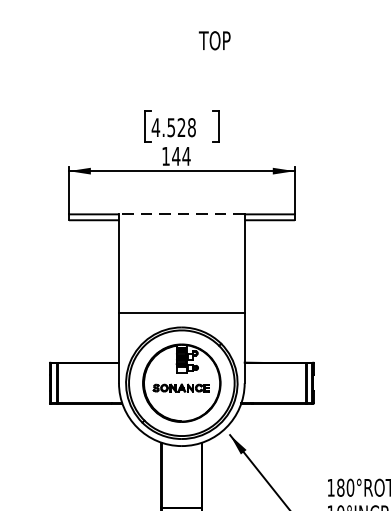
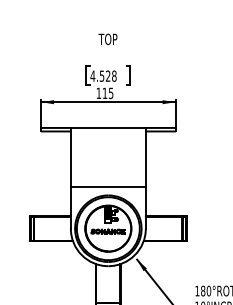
text: (213, 40) -> (107, 39), moved
text: (180, 156) -> (107, 93), 144 -> 115
line: (180, 213) -> (107, 127), dashed -> solid

